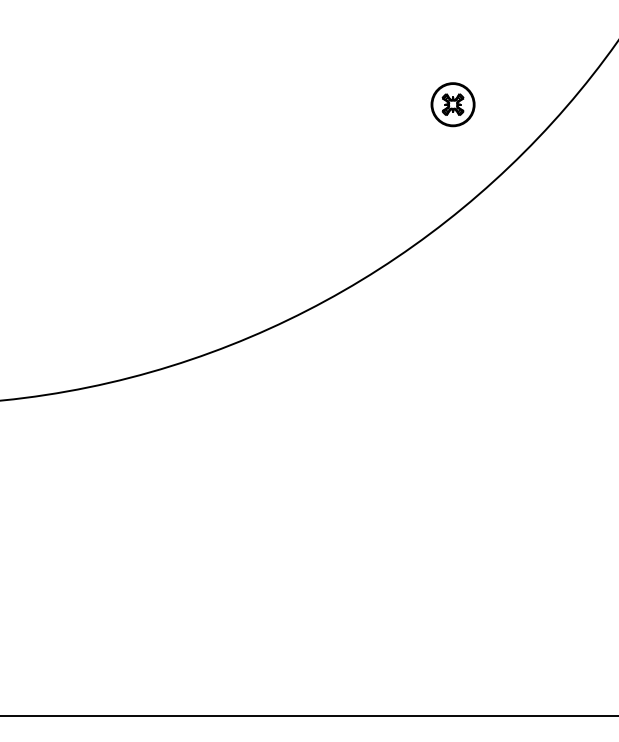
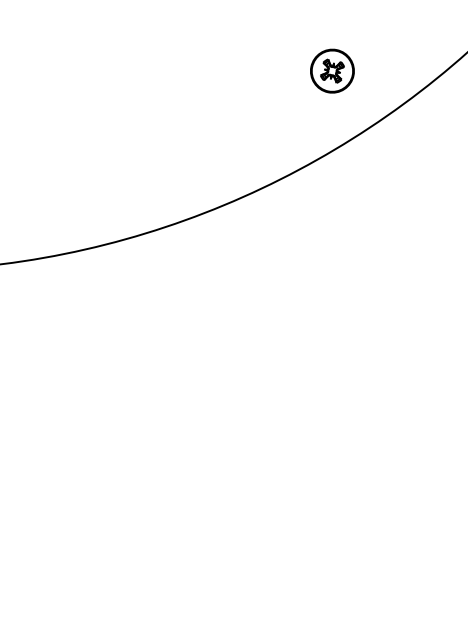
part: (452, 104) -> (331, 70), moved

